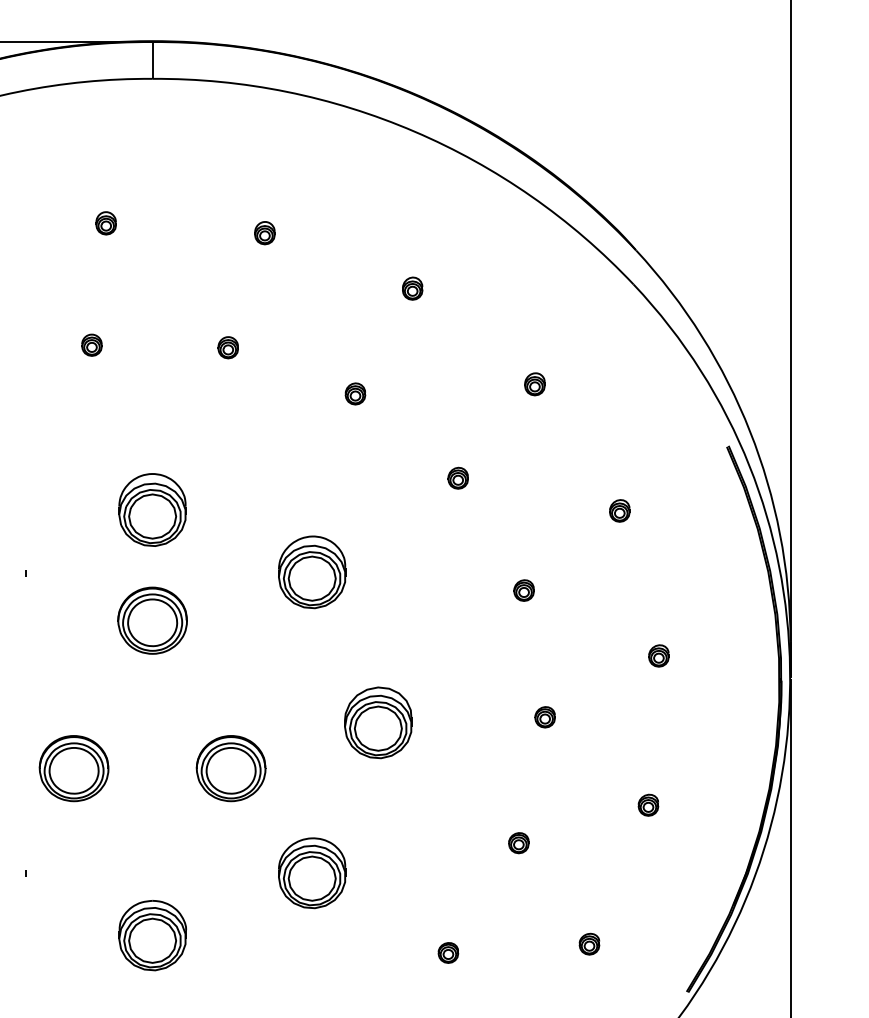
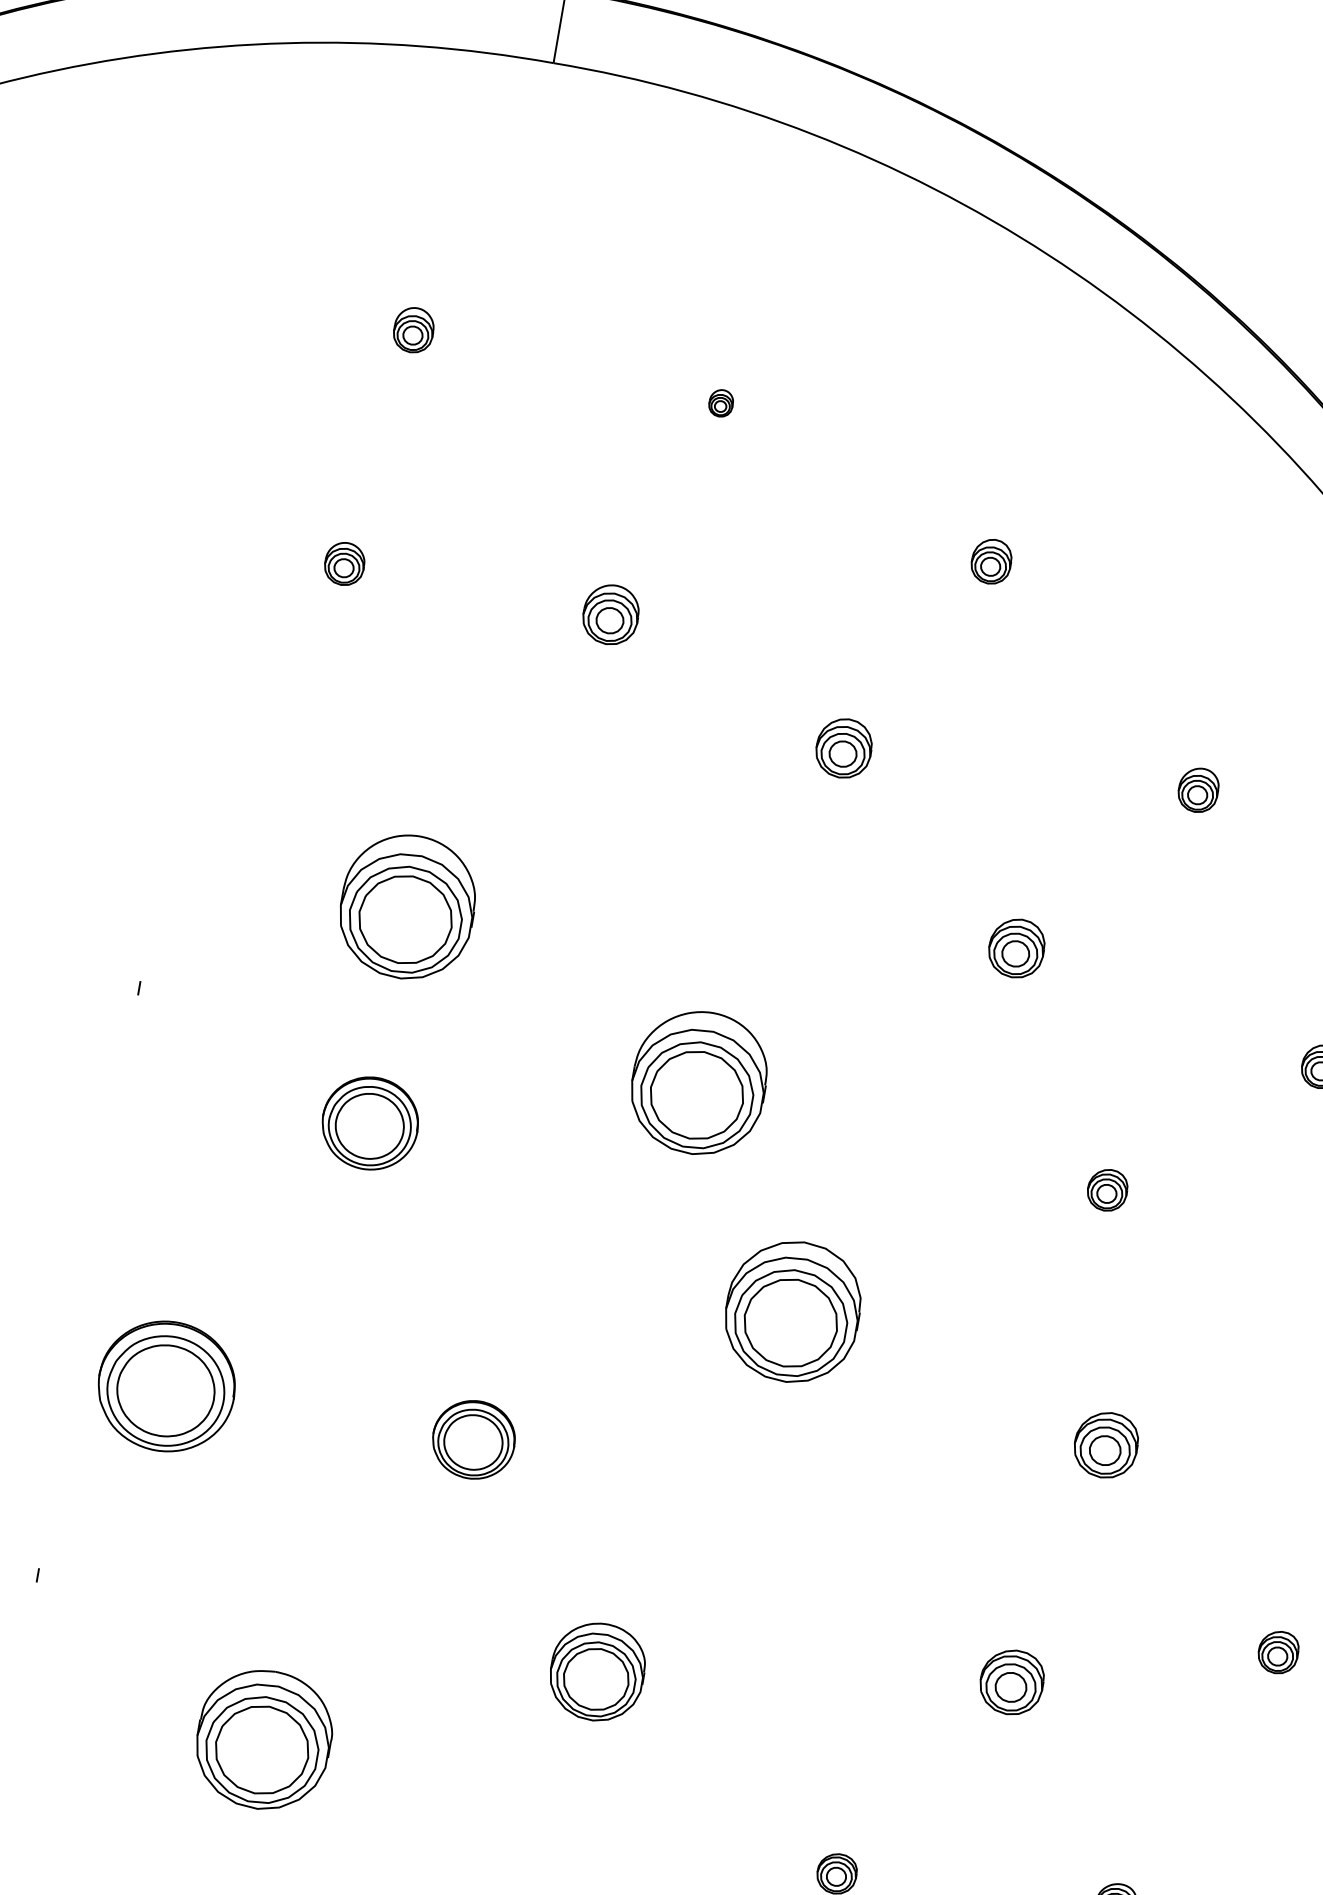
part: (264, 233) -> (720, 403), size x0.6
part: (227, 347) -> (609, 614), size x1.4
part: (355, 393) -> (844, 747), size x1.4
part: (457, 477) -> (1015, 946), size x1.4
part: (152, 620) -> (370, 1123), size x0.7
part: (544, 717) -> (1104, 1445), size x1.6
part: (378, 722) -> (793, 1311), moved
part: (230, 768) -> (472, 1439), size x0.6
part: (518, 843) -> (1011, 1683), size x1.6
part: (312, 873) -> (597, 1672), size x0.7

